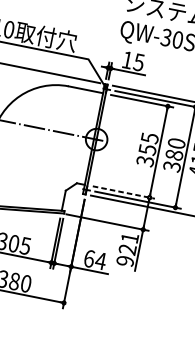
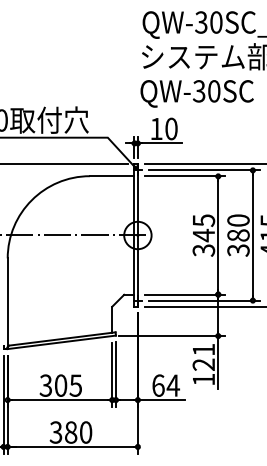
text: (139, 62) -> (171, 128), 15 -> 10
text: (148, 149) -> (204, 235), 355 -> 345
line: (124, 192) -> (185, 294), dashed -> solid
text: (125, 260) -> (203, 379), 921 -> 121

